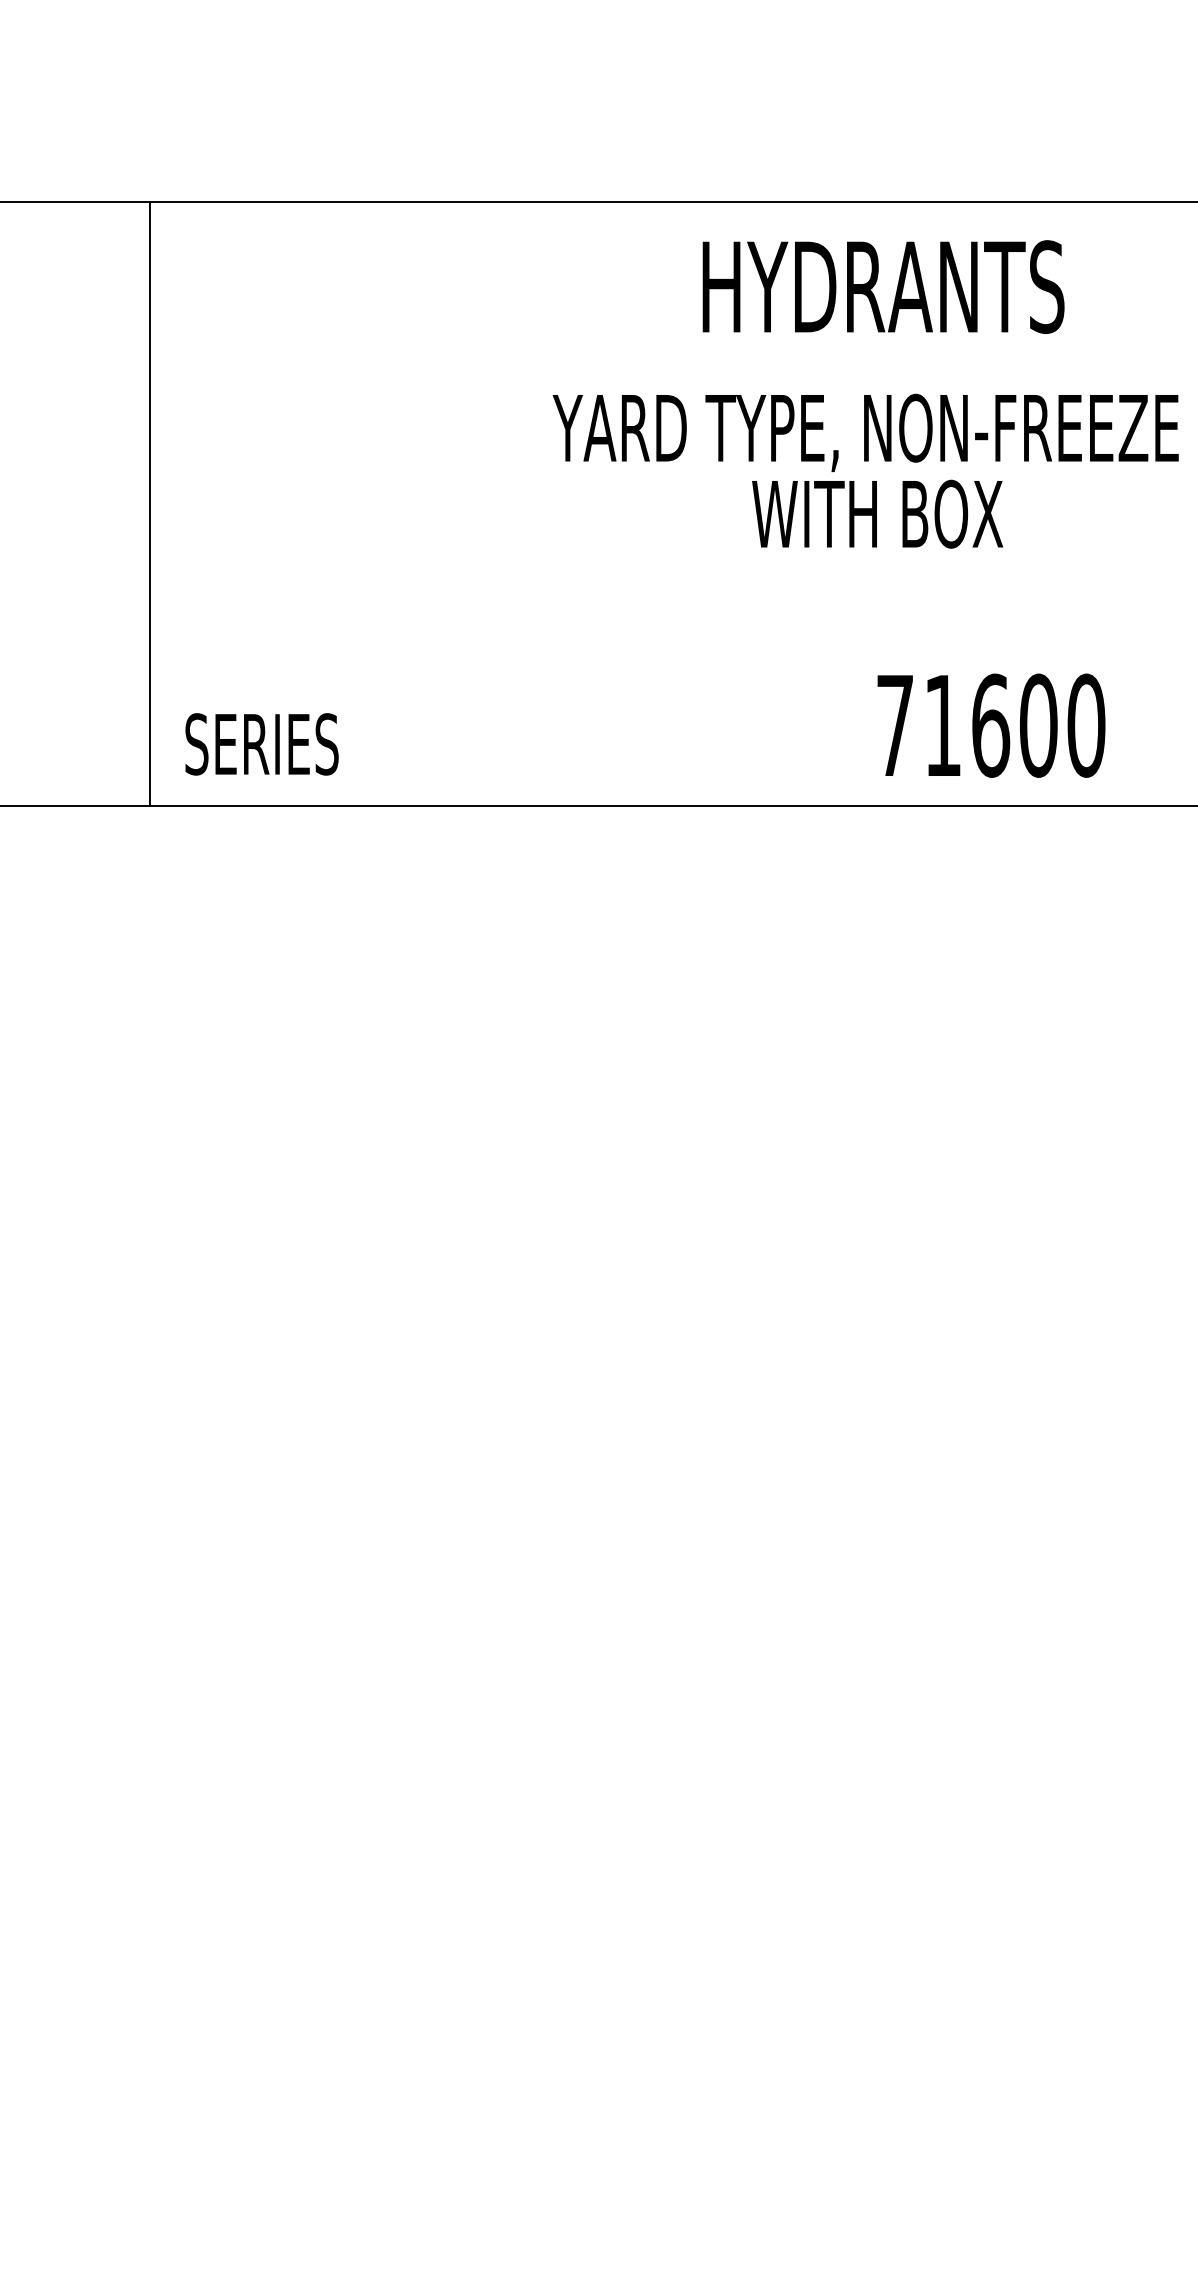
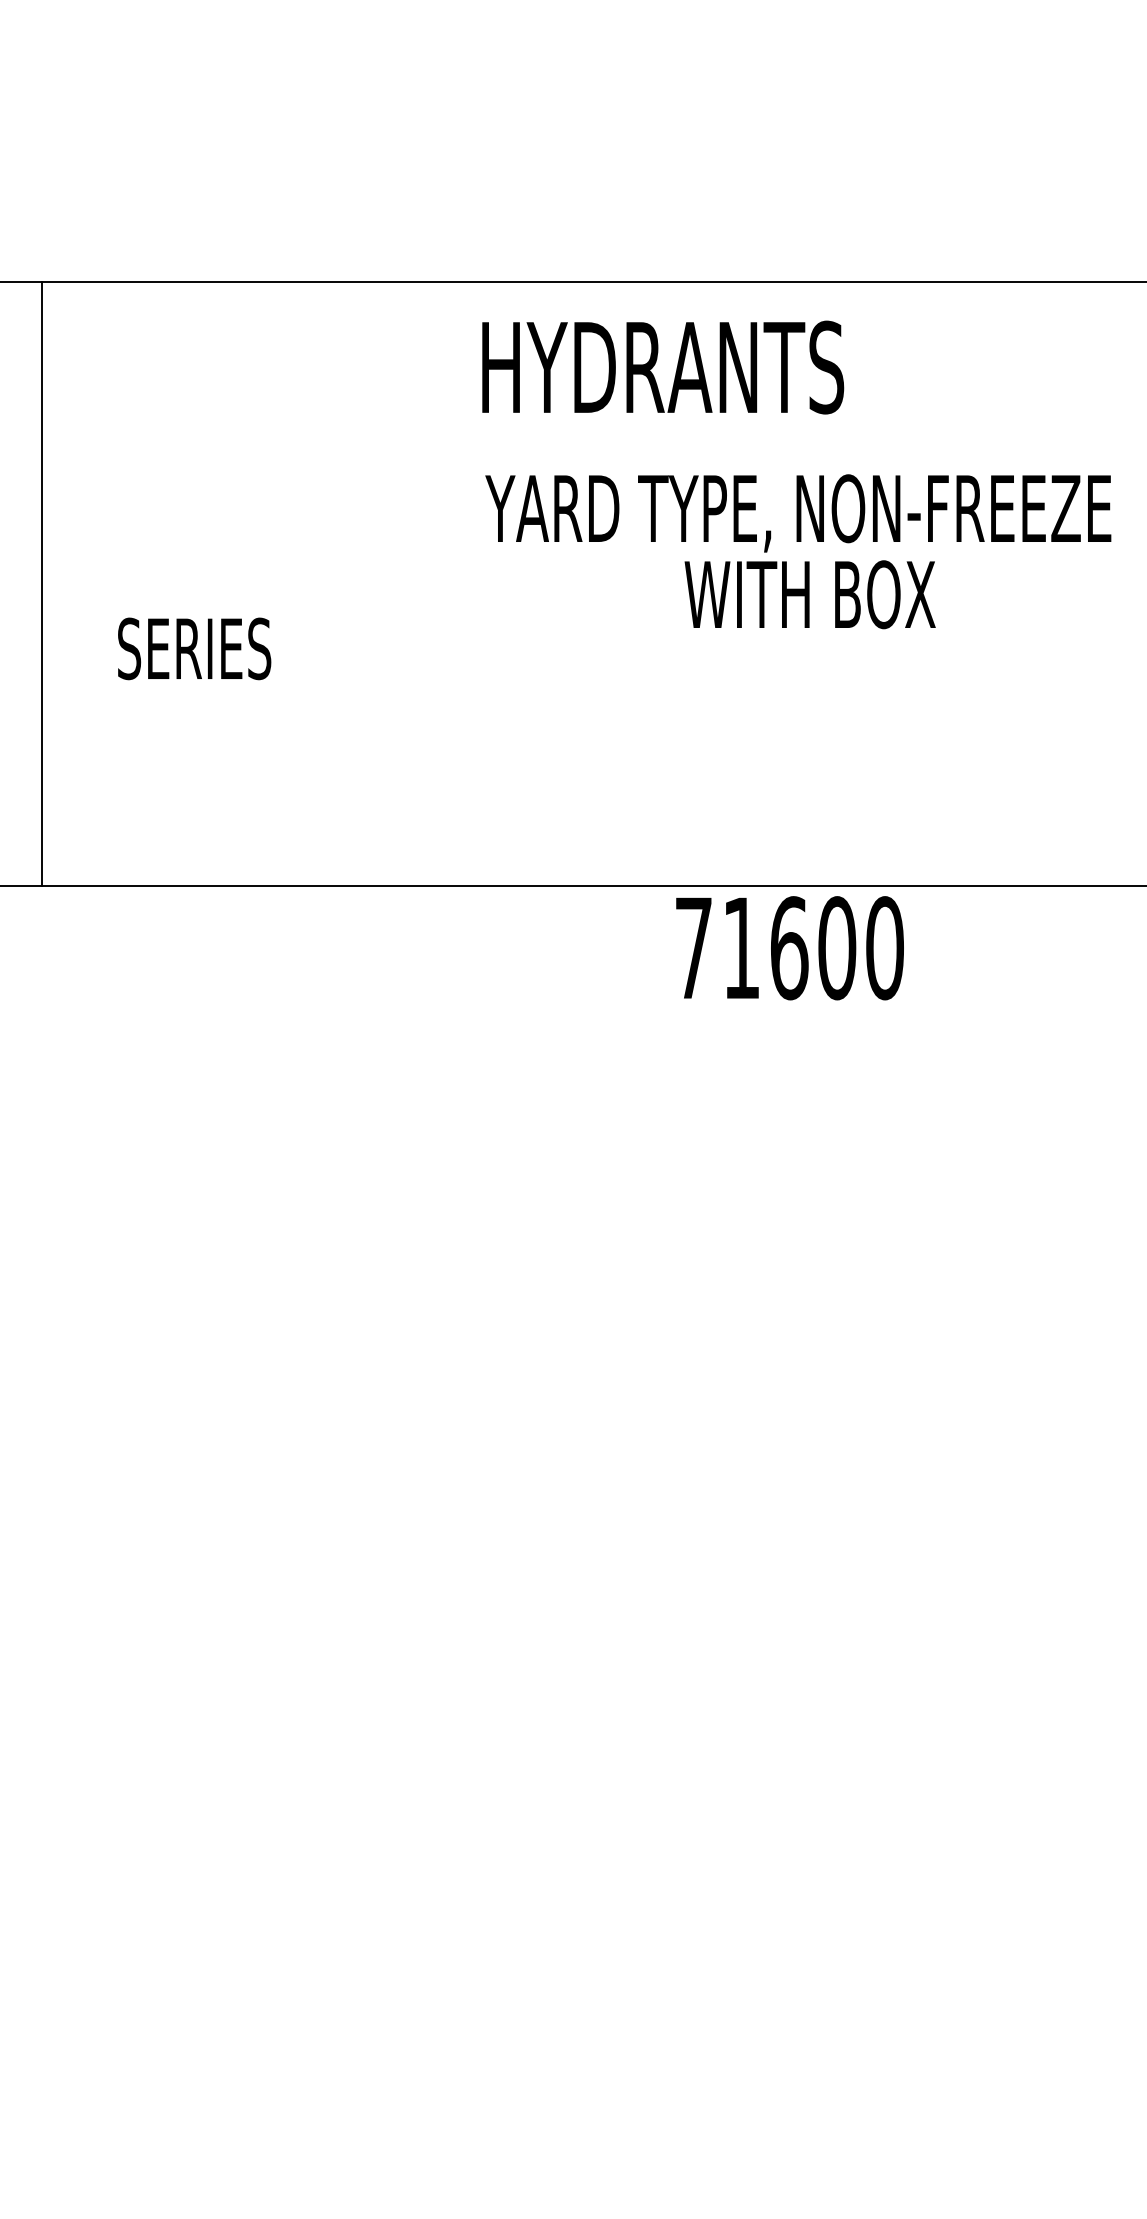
text: (883, 286) -> (663, 367), moved
line: (149, 503) -> (42, 584), moved
text: (991, 725) -> (790, 948), moved
text: (261, 744) -> (194, 649), moved

